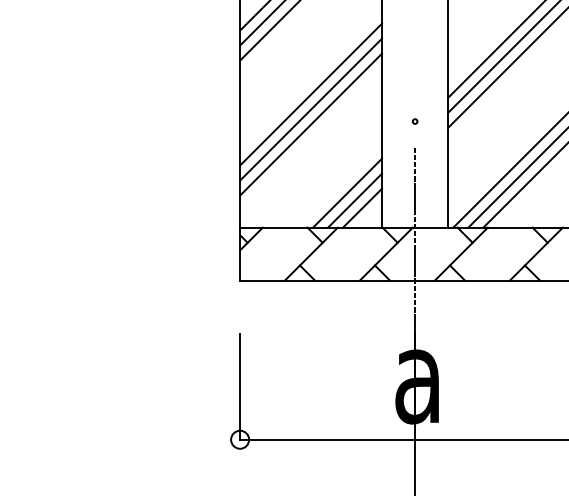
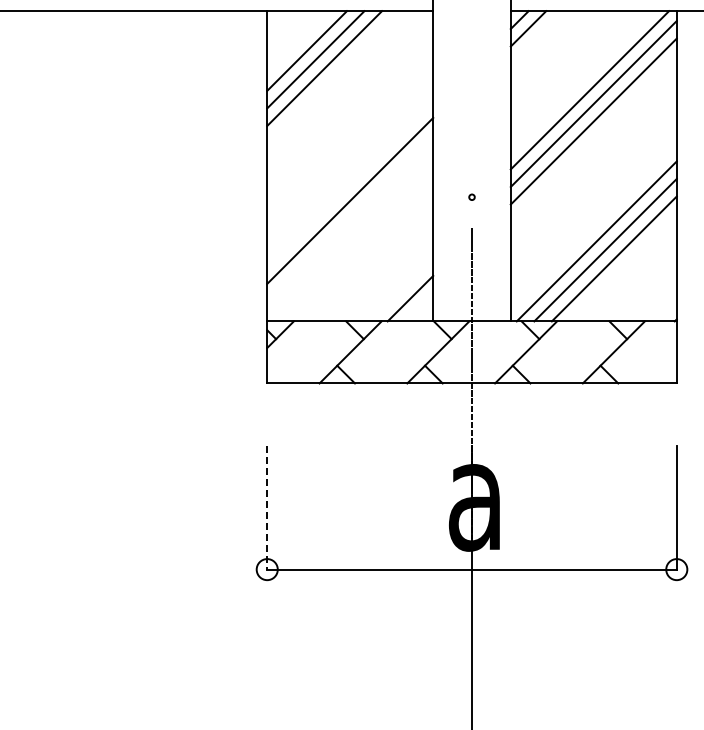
line: (311, 94) -> (350, 165), removed
line: (311, 109) -> (350, 183), removed
line: (347, 192) -> (392, 280), removed
line: (354, 200) -> (401, 289), removed
line: (240, 387) -> (267, 508), solid -> dashed

